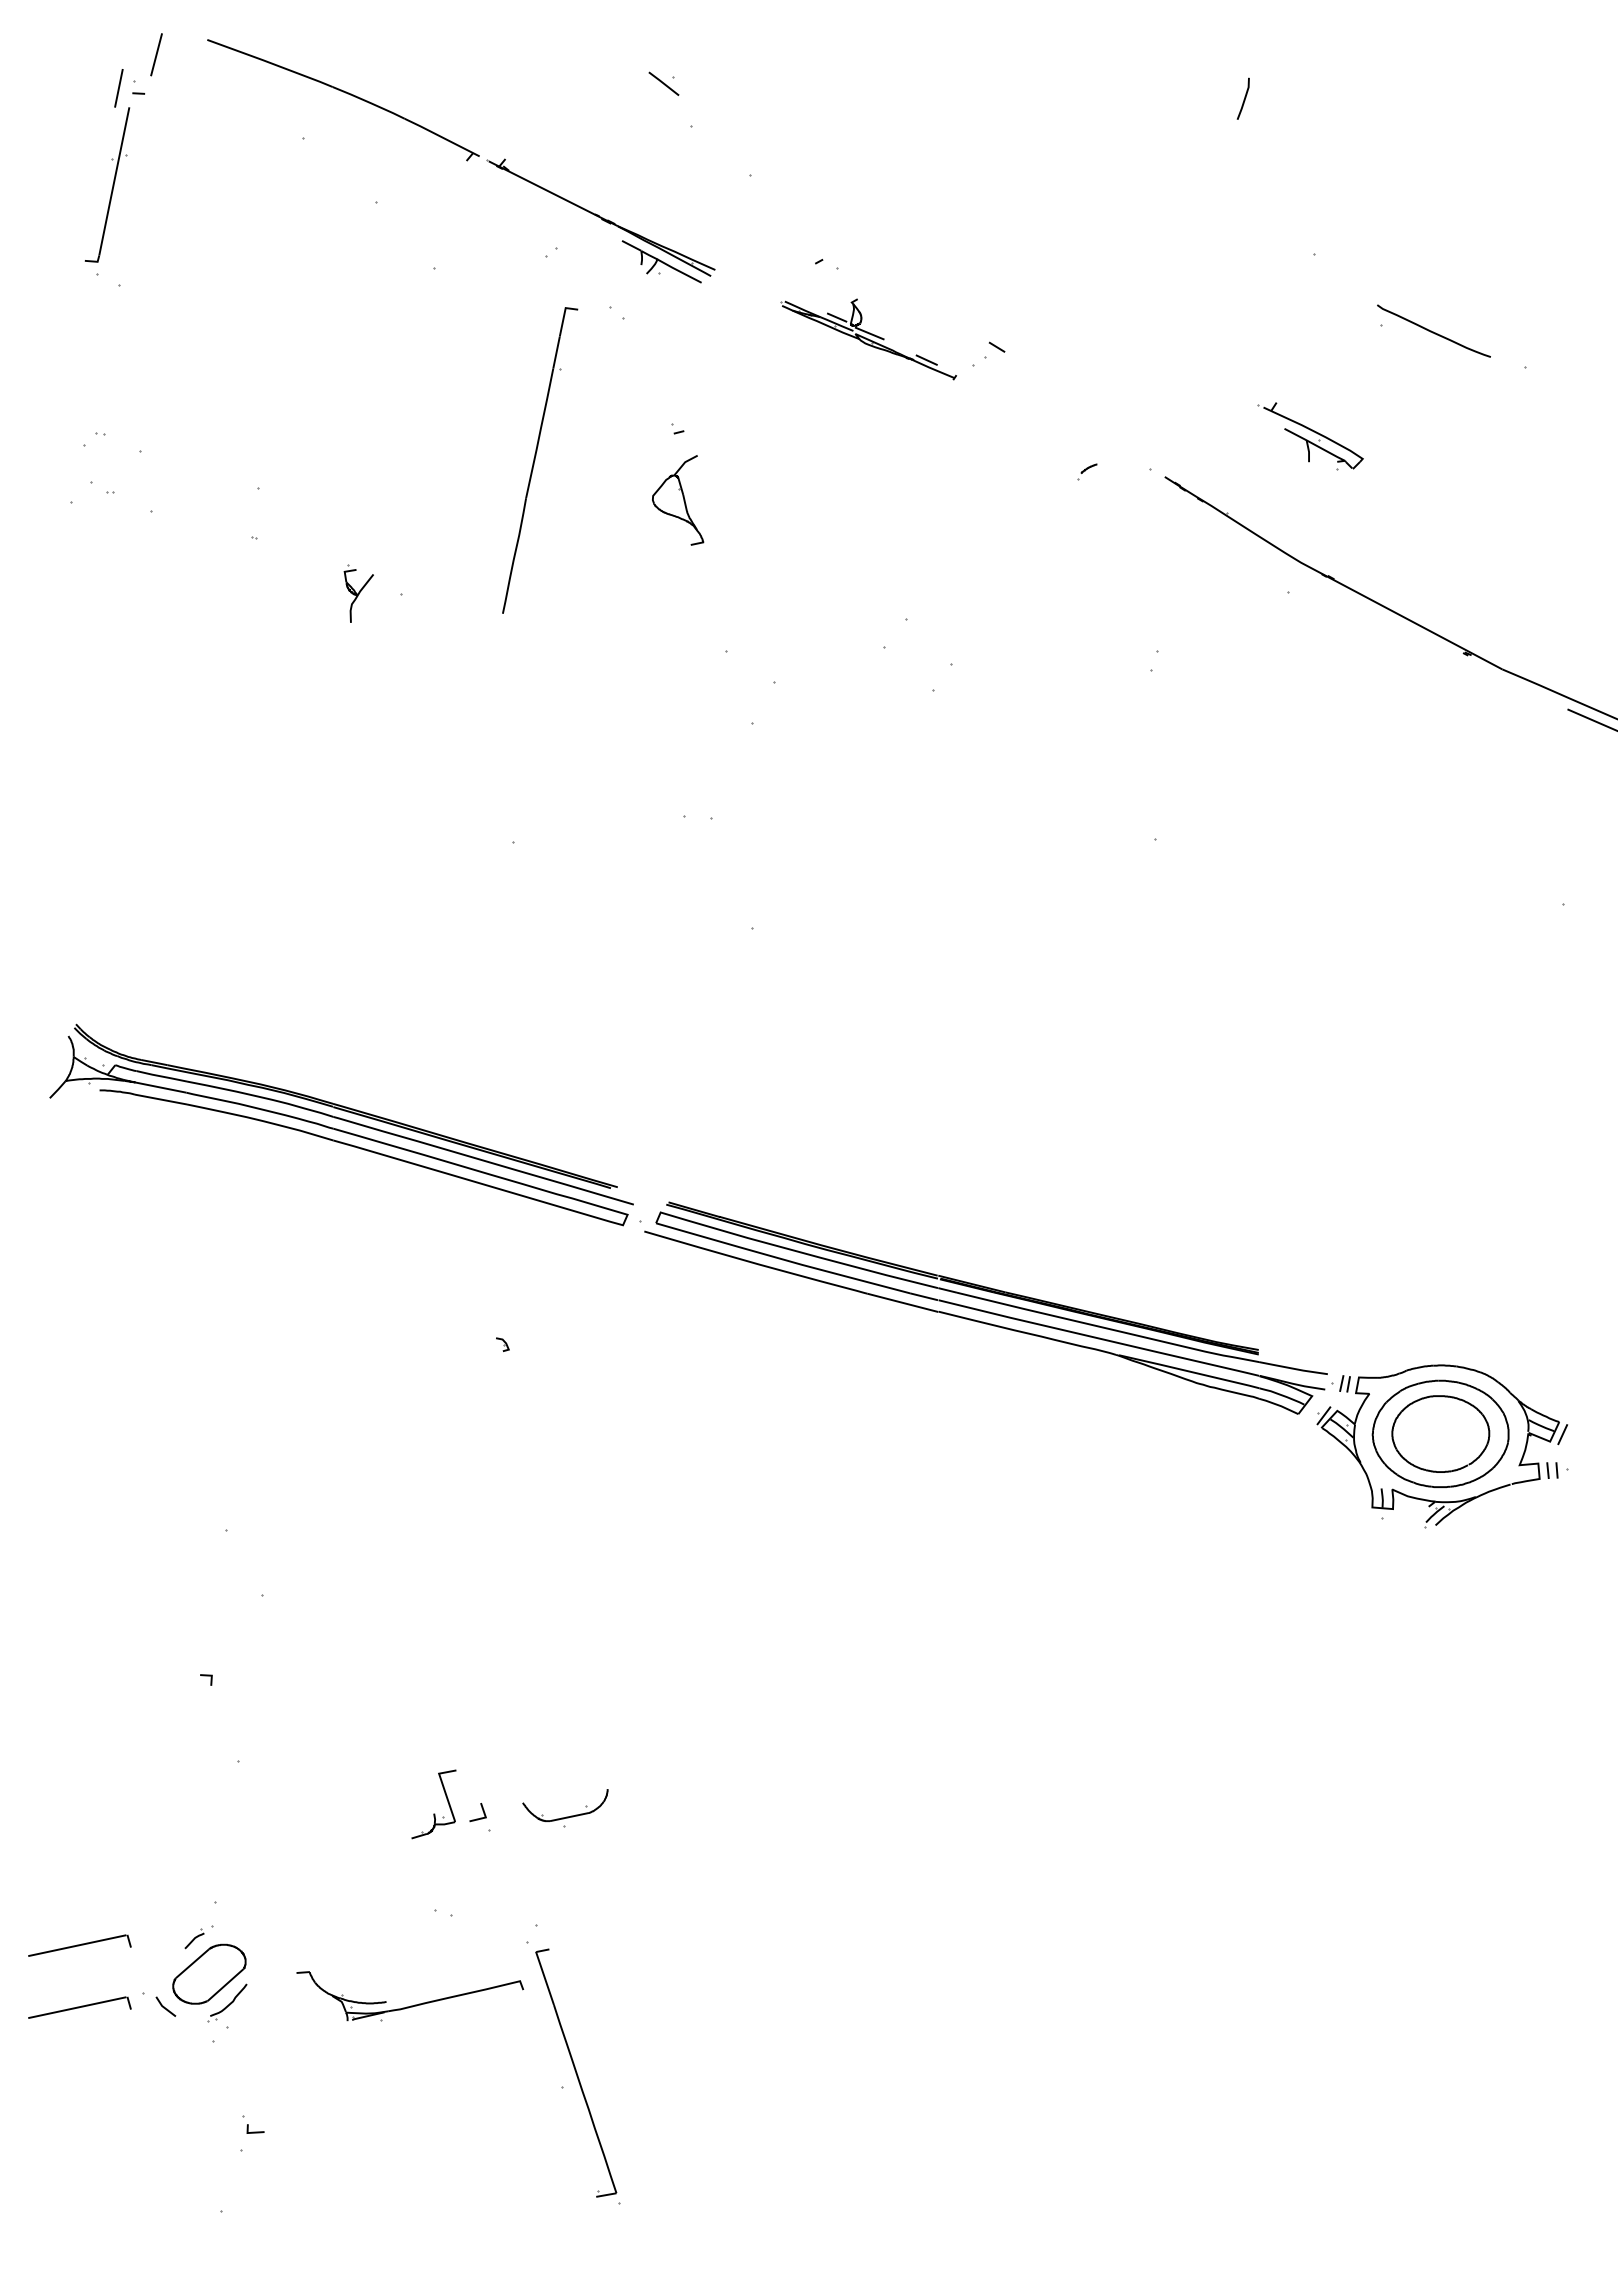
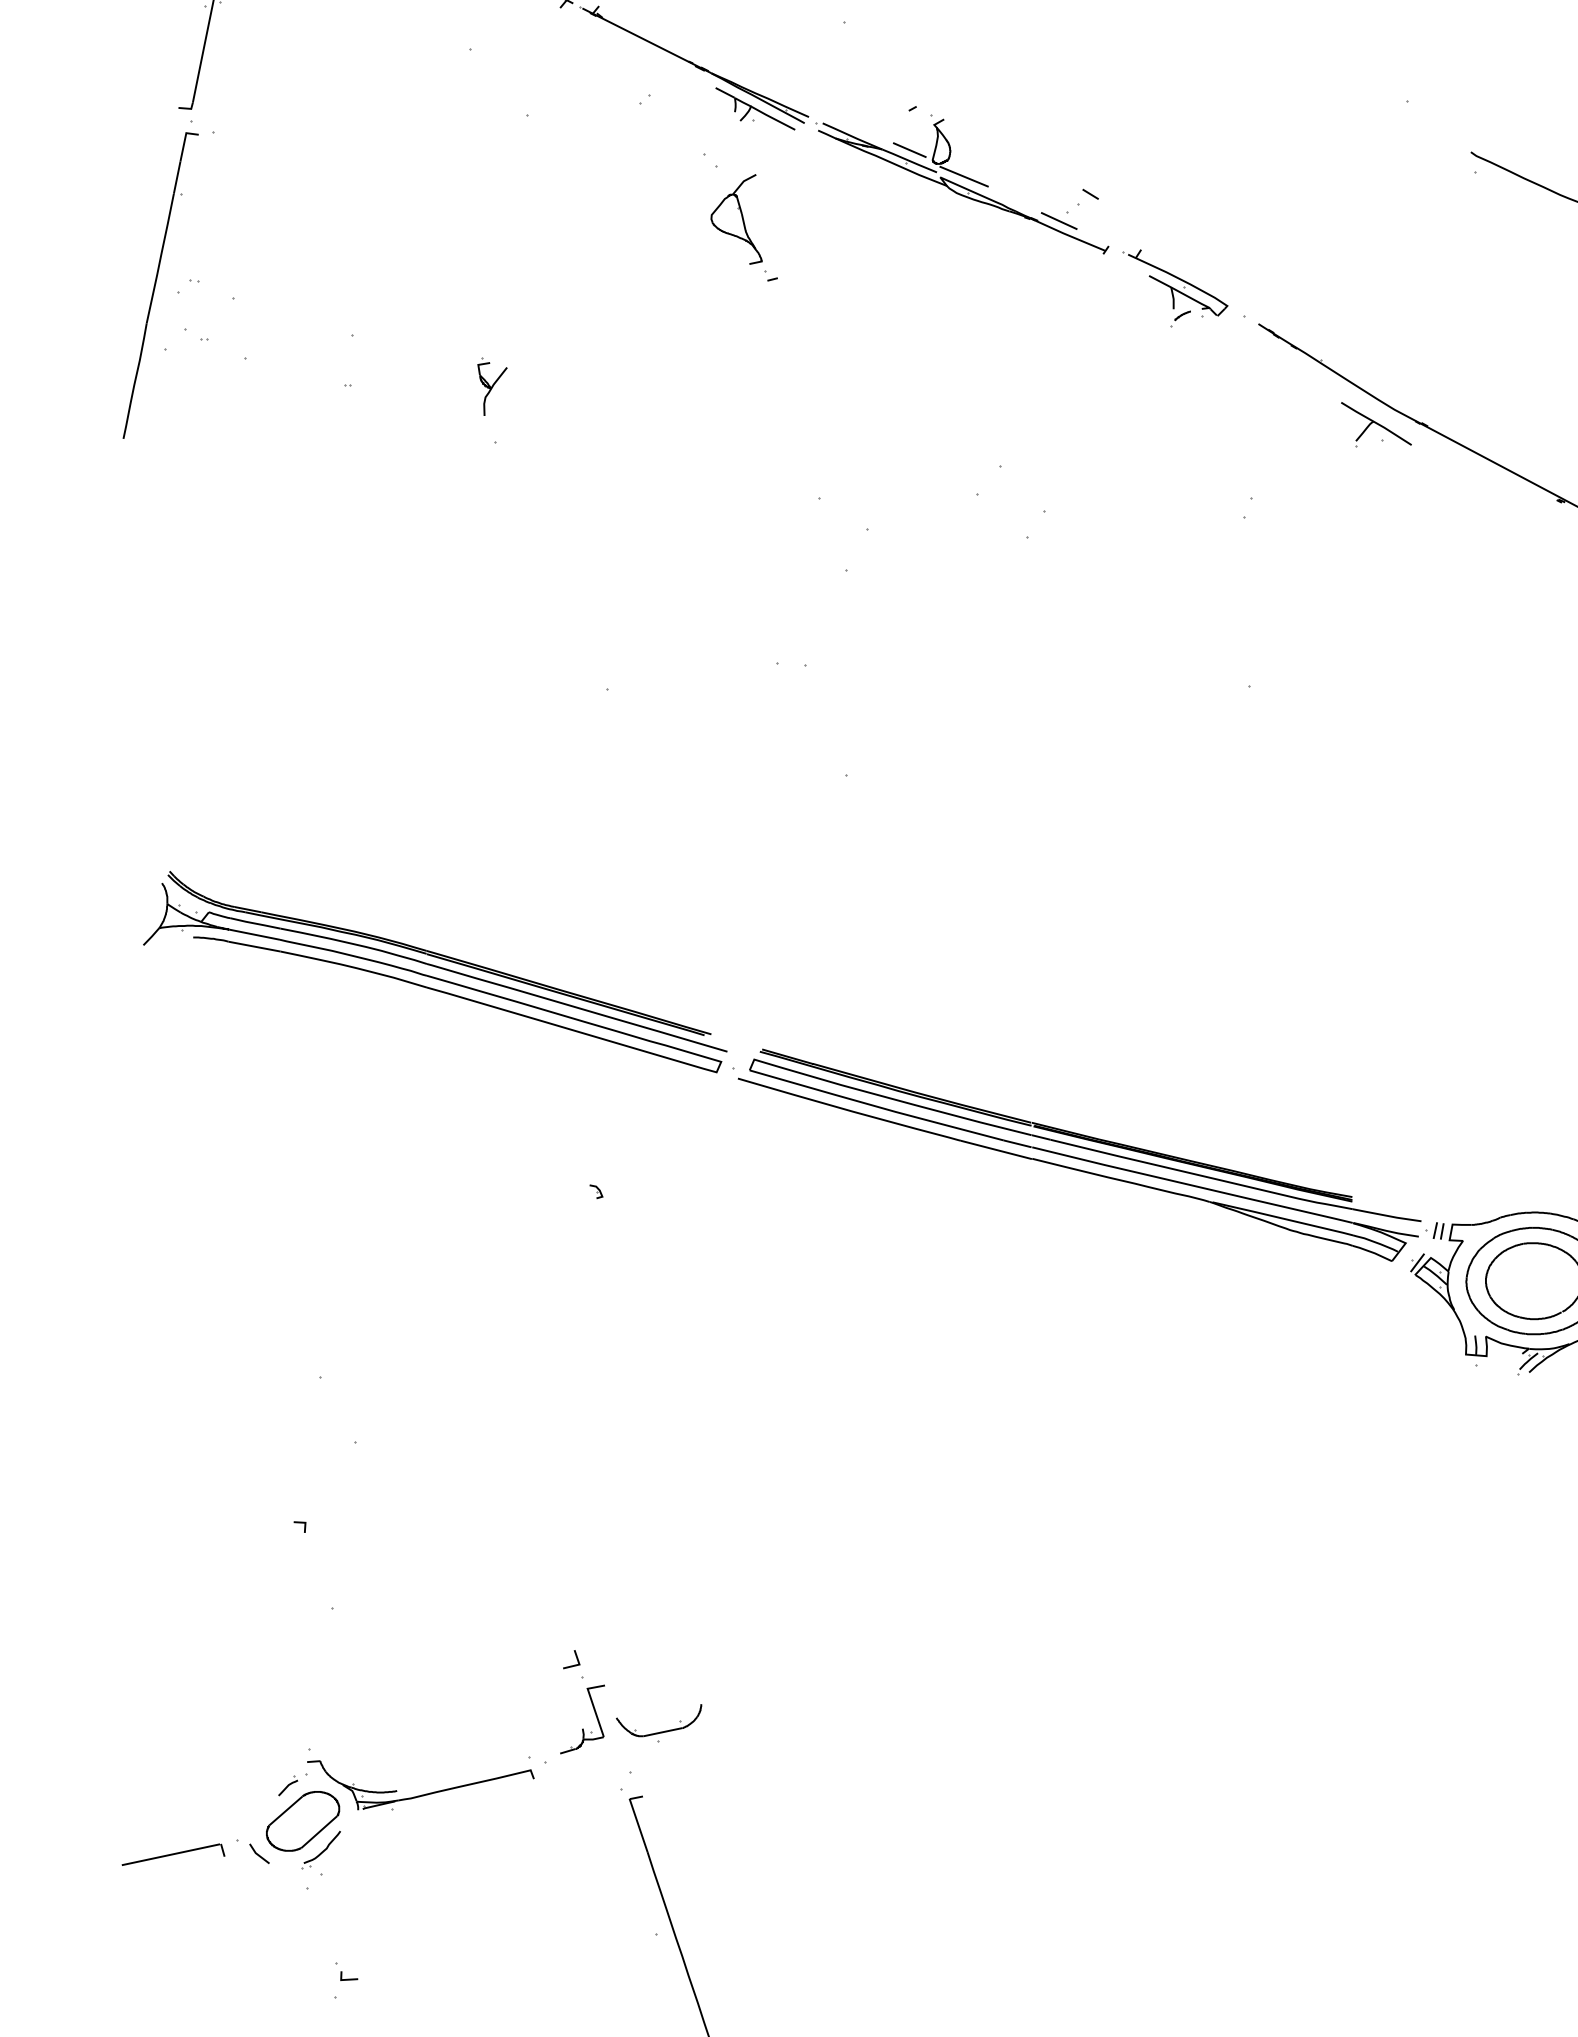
part: (868, 339) -> (962, 186), size x1.67
part: (1310, 436) -> (1175, 283), moved
part: (540, 460) -> (161, 285), moved
part: (678, 500) -> (737, 219), moved
part: (1282, 577) -> (1376, 424), added
part: (358, 593) -> (492, 386), moved
part: (433, 1813) -> (582, 1728), moved
part: (566, 1816) -> (660, 1731), moved
part: (79, 1945) -> (173, 1792), removed
part: (414, 2004) -> (425, 1793), moved

